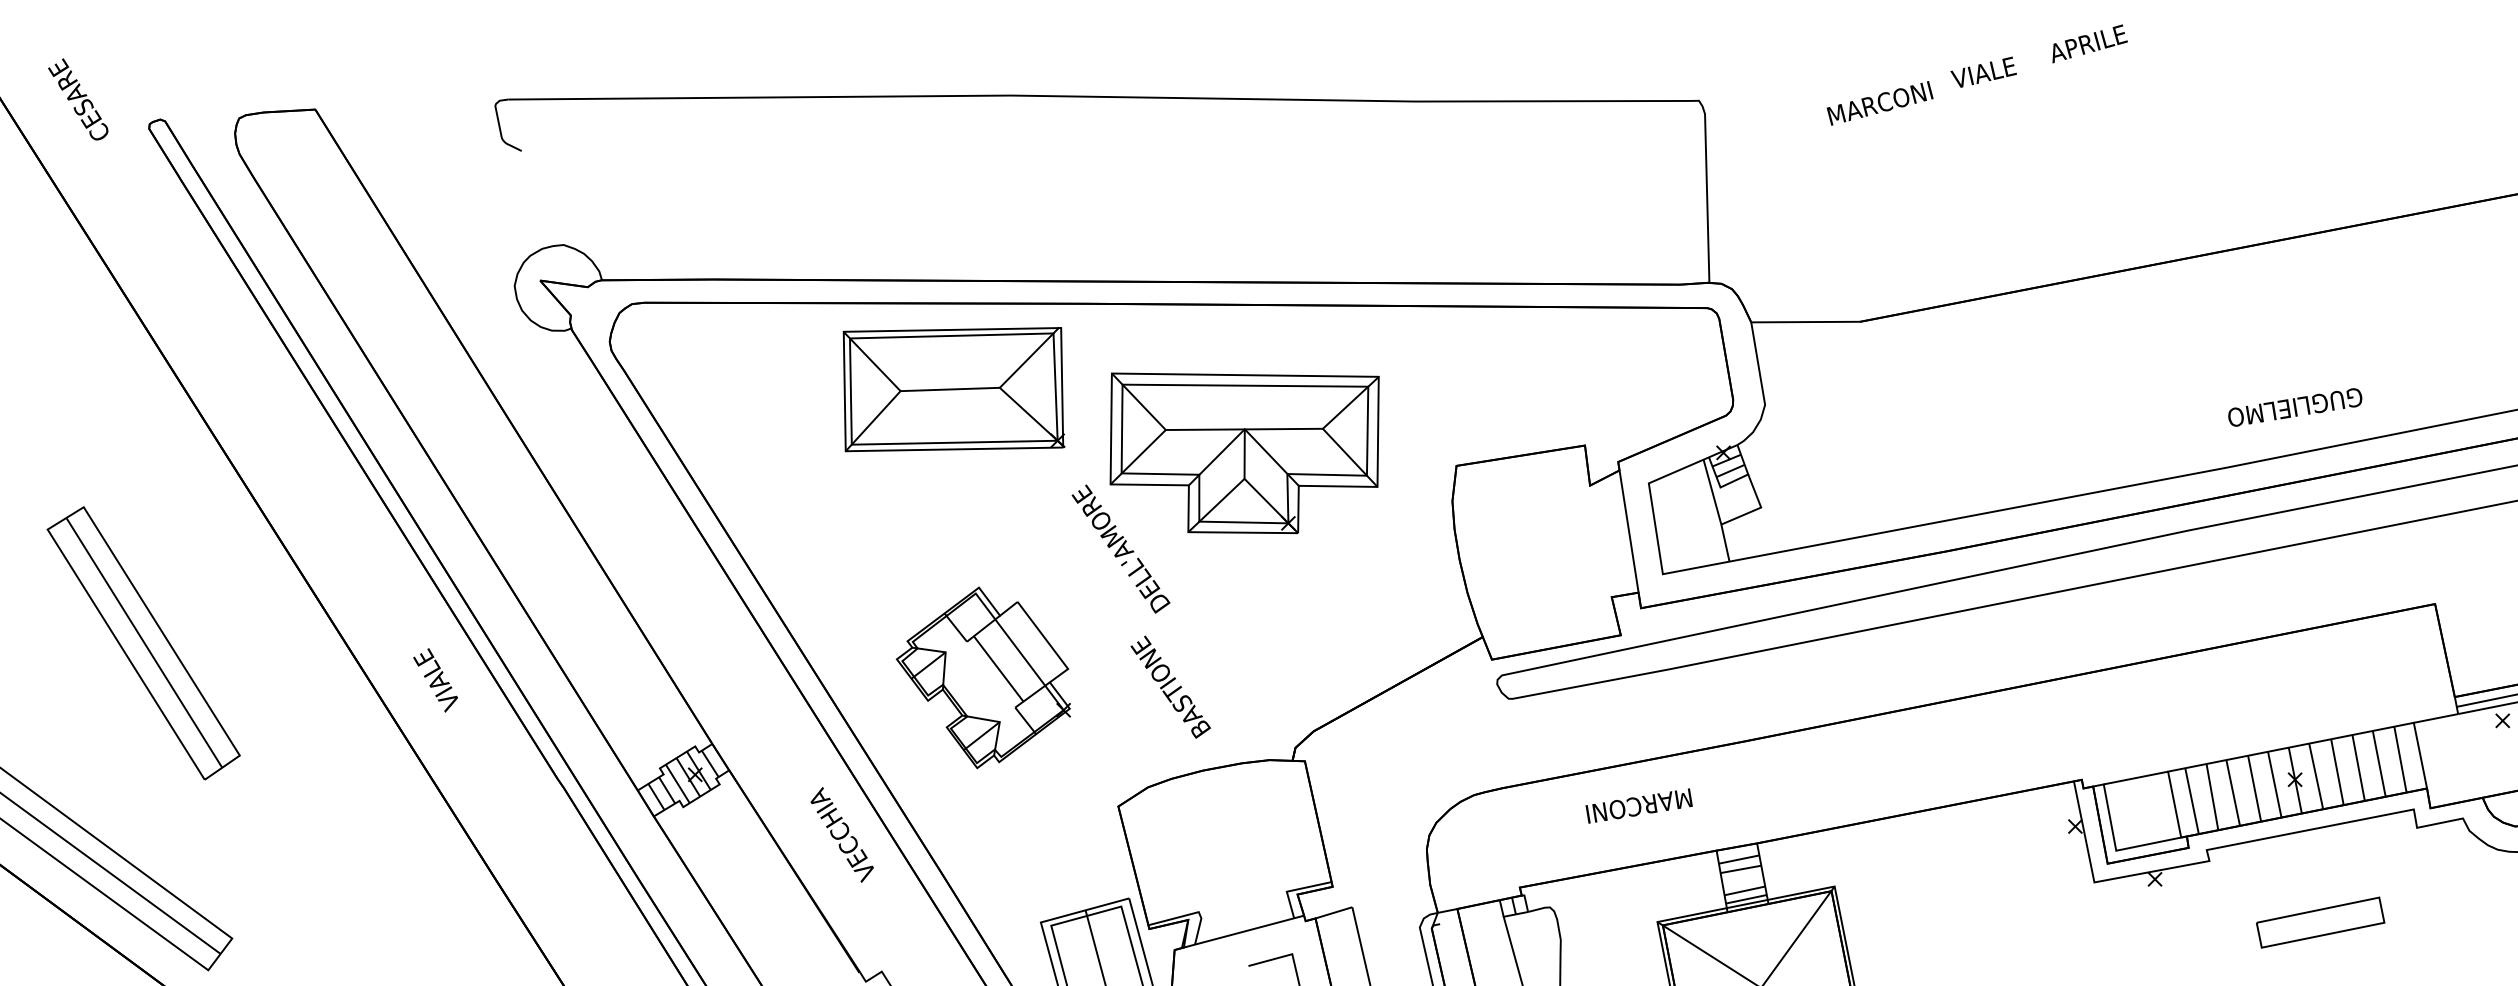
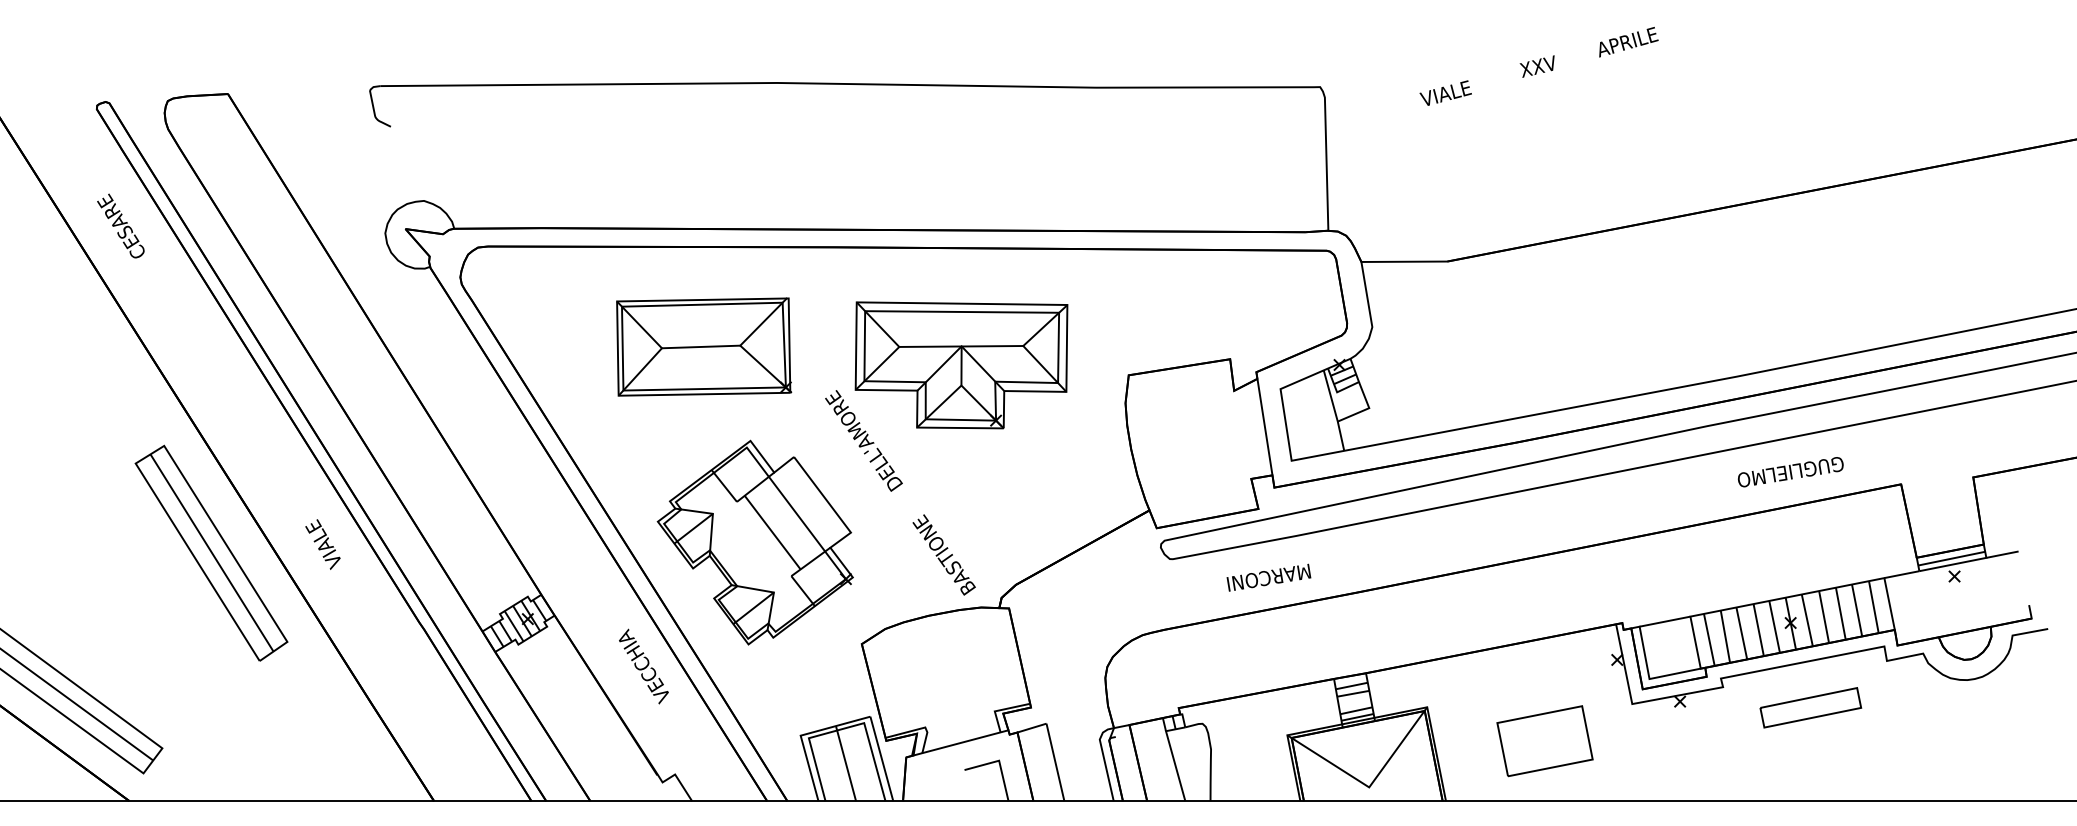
text: (1983, 72) -> (1544, 64), VIALE -> XXV
text: (77, 98) -> (120, 225), moved
text: (1879, 102) -> (1462, 88), MARCONI -> VIALE
part: (954, 388) -> (704, 346), moved
text: (2294, 407) -> (1790, 472), moved
part: (143, 642) -> (211, 552), moved
part: (982, 677) -> (754, 542), size x1.43
text: (1169, 686) -> (943, 554), moved
text: (1638, 805) -> (1268, 577), moved
part: (2320, 922) -> (1810, 707), moved
part: (1983, 929) -> (1544, 741), added

